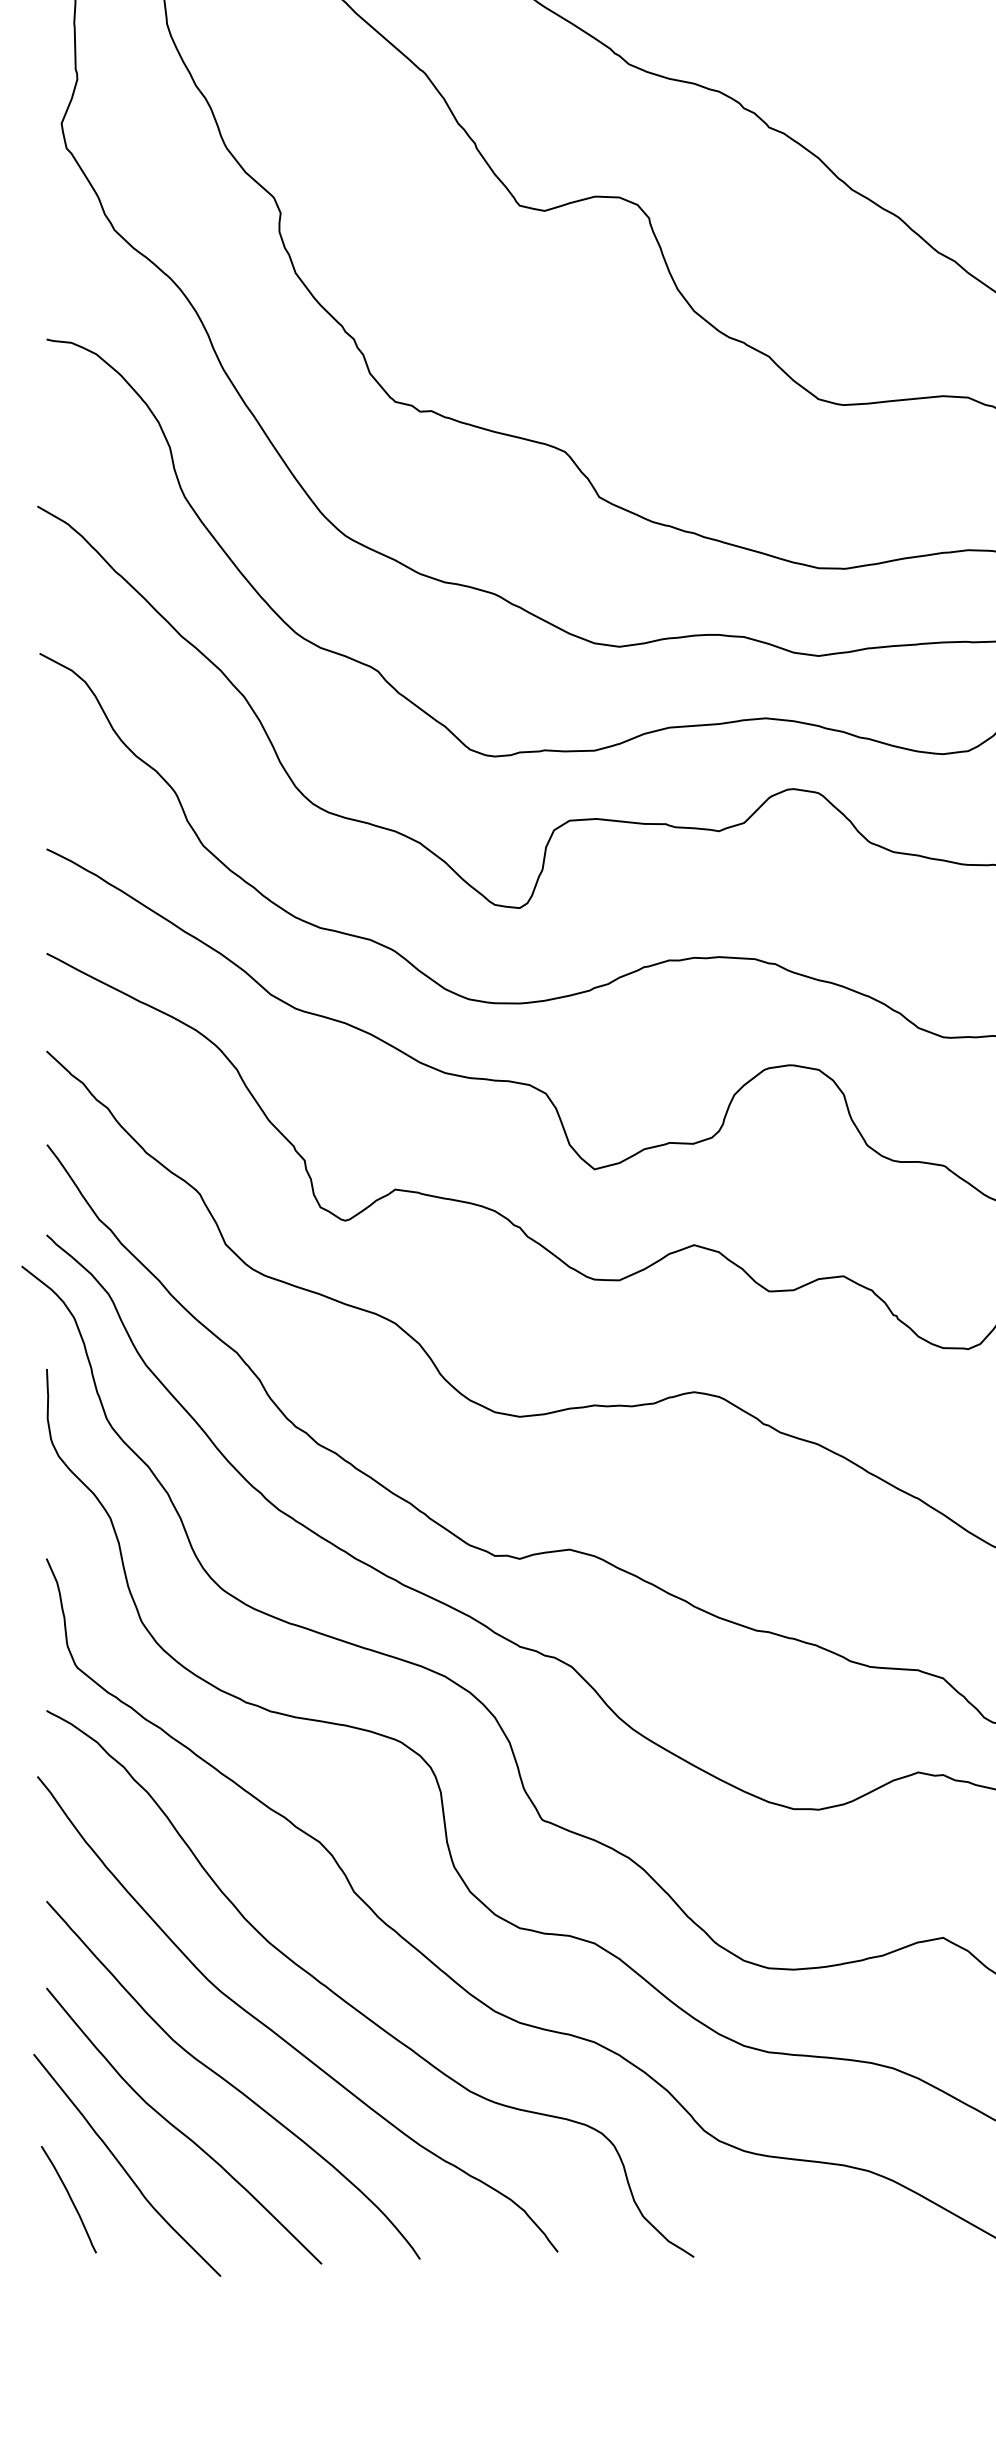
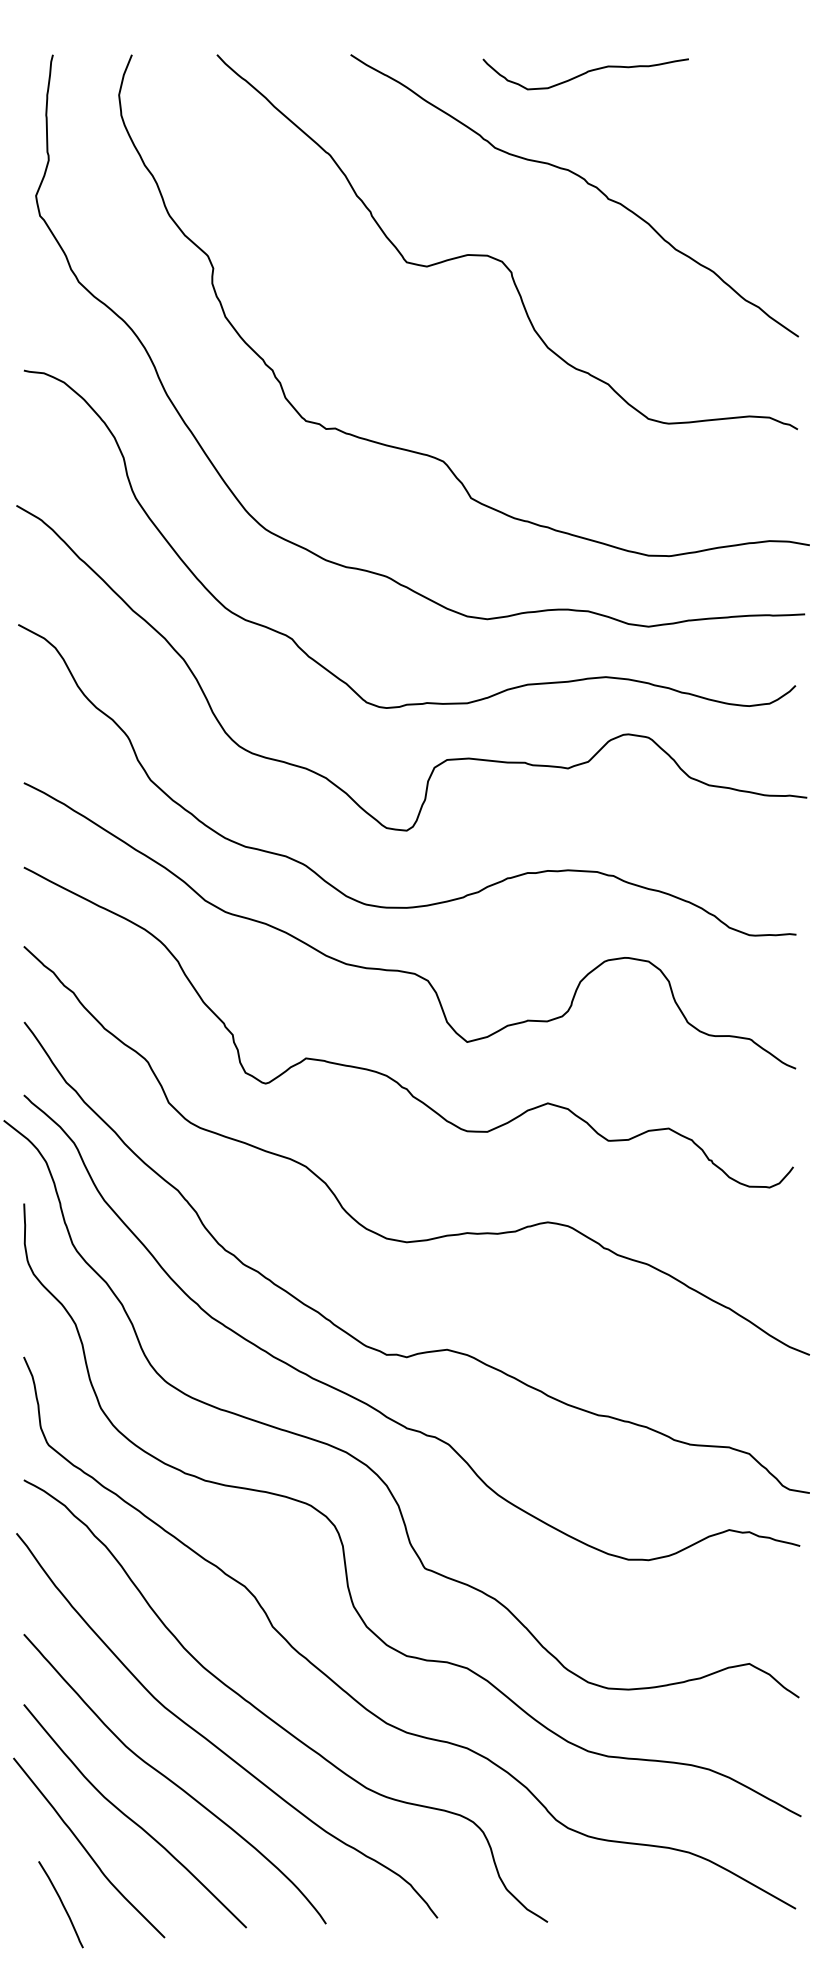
curve: (69, 2199) -> (61, 1904), moved

